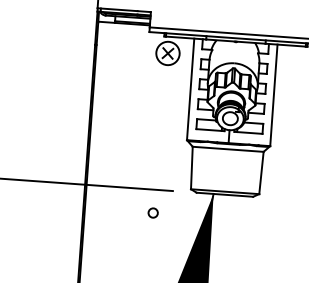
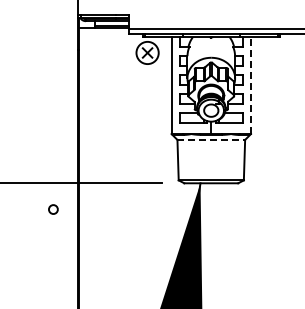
line: (274, 95) -> (251, 85), solid -> dashed
line: (228, 148) -> (211, 139), solid -> dashed
circle: (153, 213) -> (53, 209), moved

